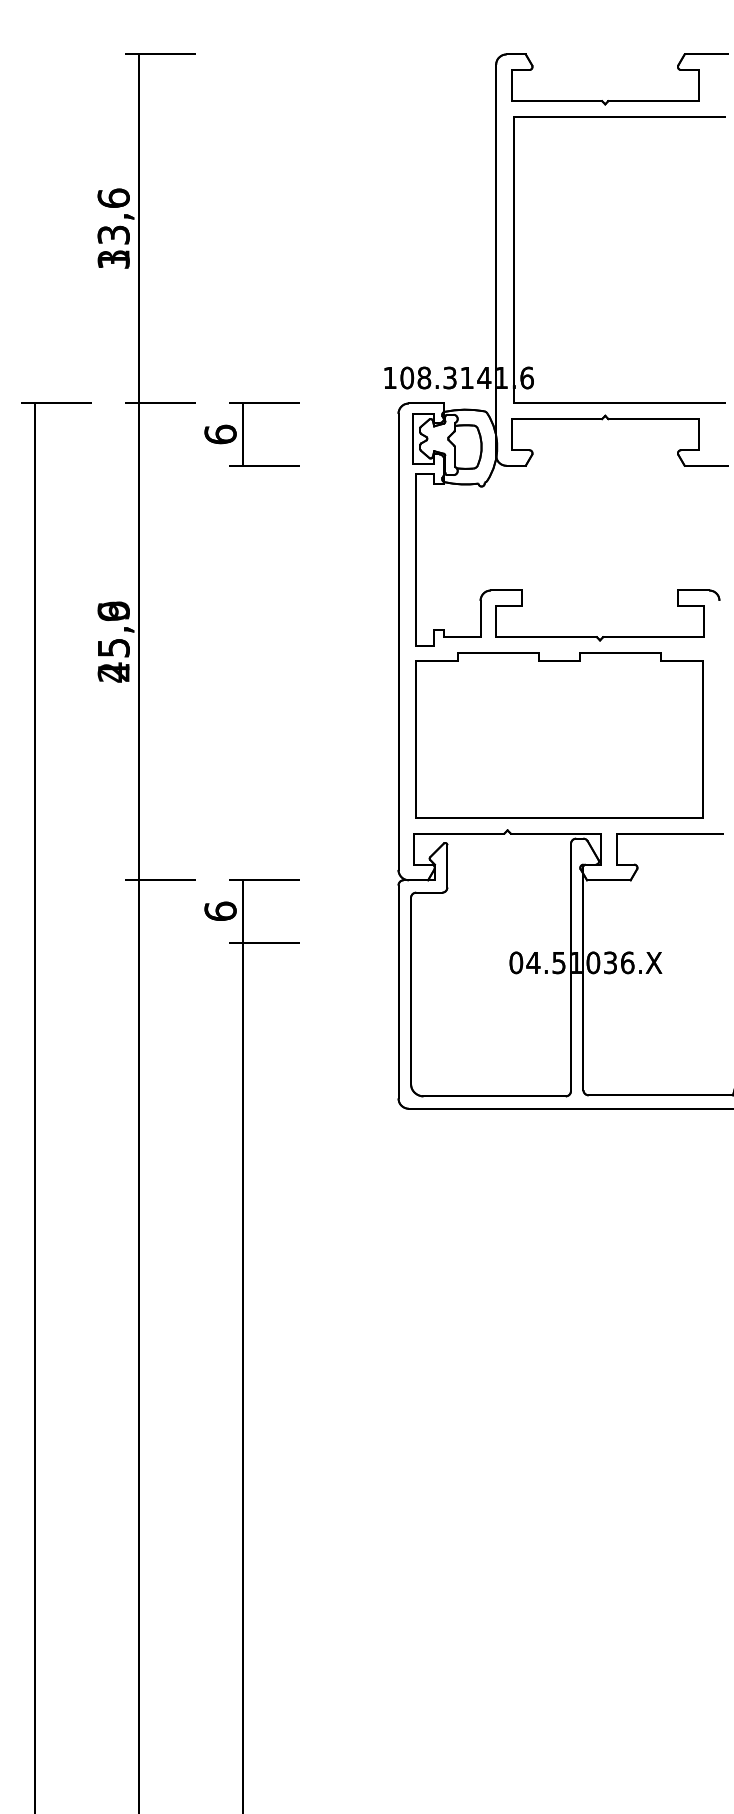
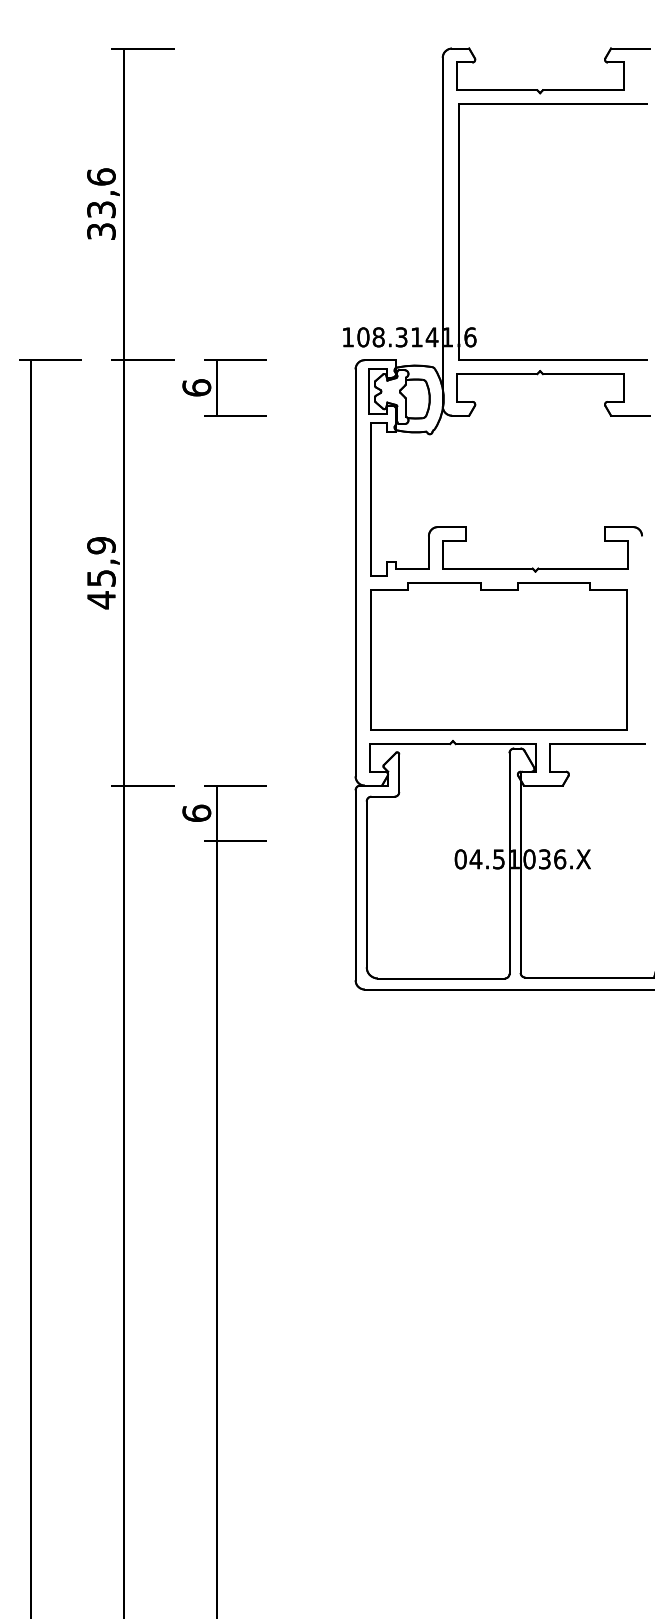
text: (113, 259) -> (101, 231), 13,6 -> 33,6
text: (113, 641) -> (101, 572), 25,6 -> 45,9

